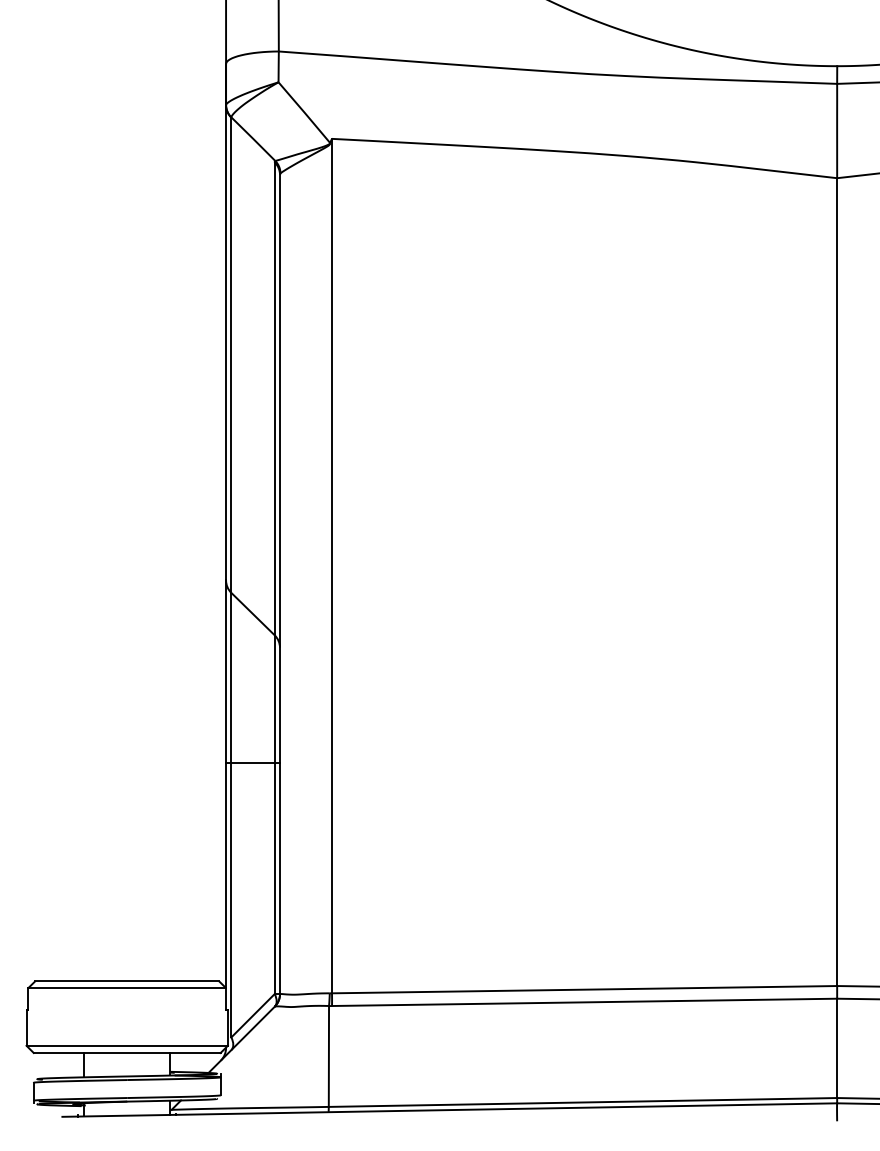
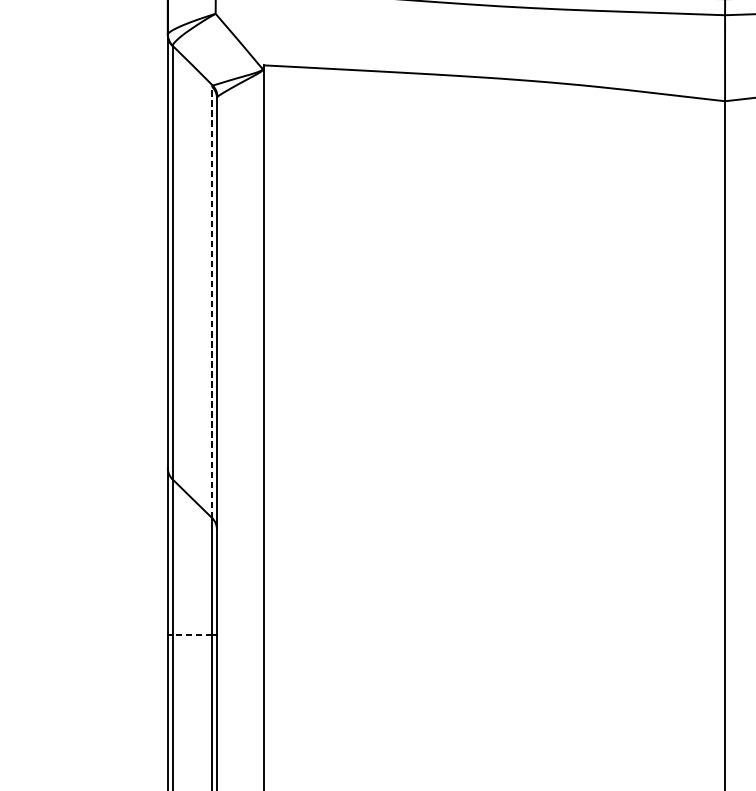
line: (274, 398) -> (211, 302), solid -> dashed
line: (253, 763) -> (192, 634), solid -> dashed

